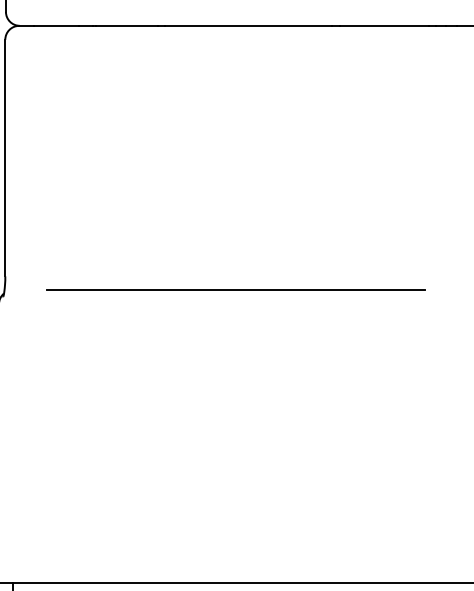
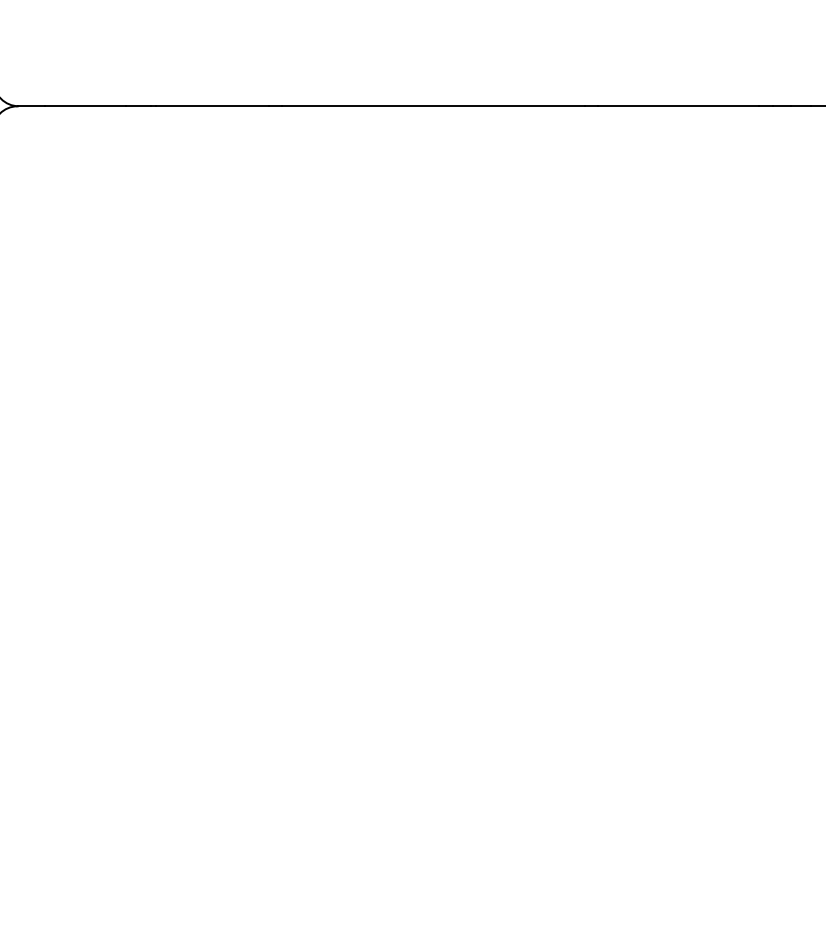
line: (235, 290) -> (409, 585), removed

